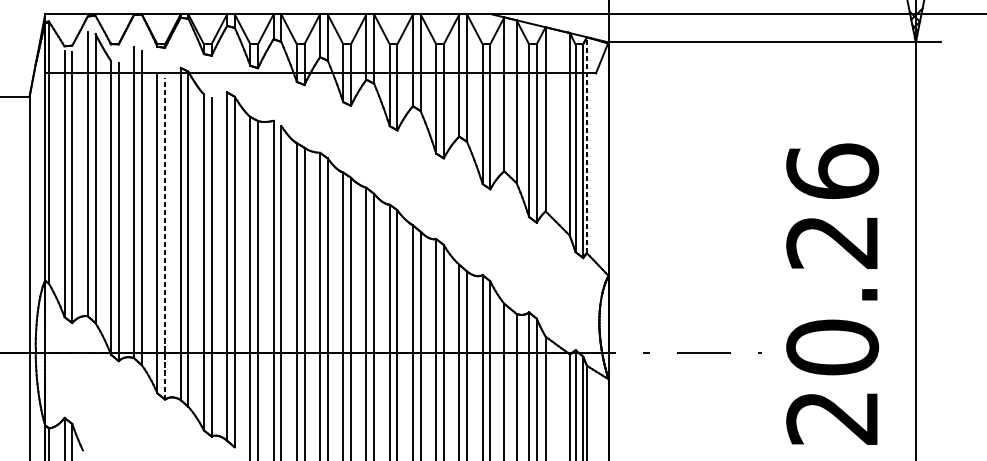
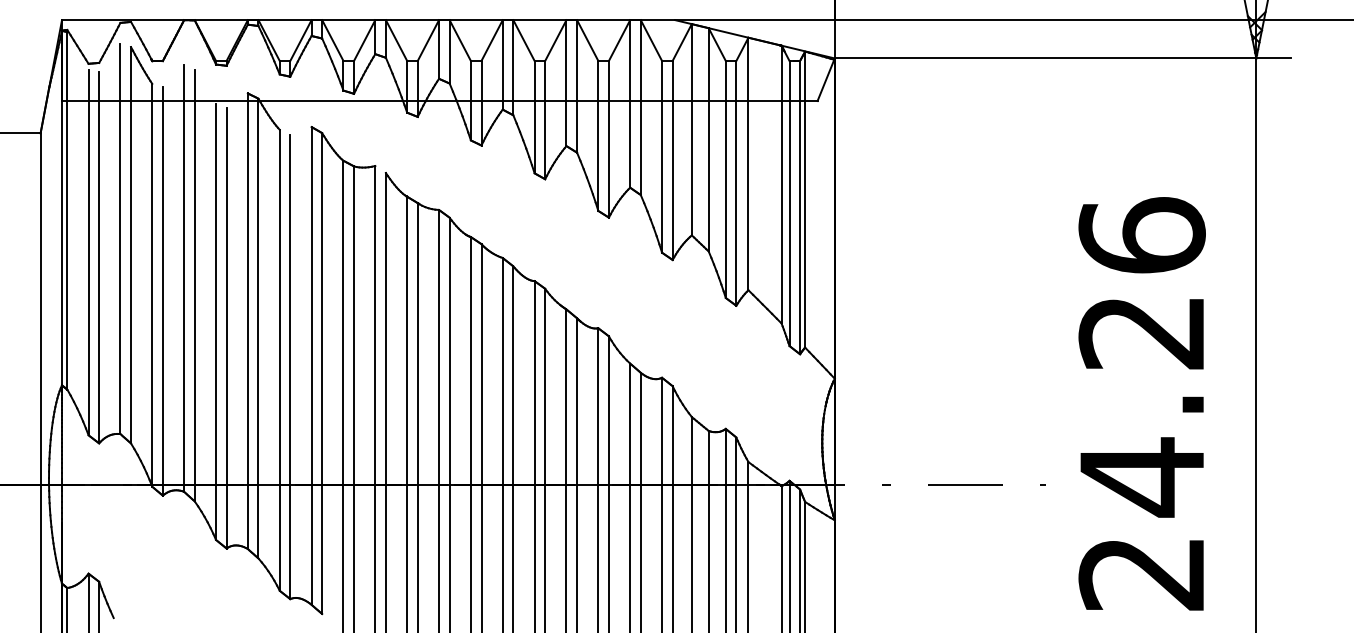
line: (587, 145) -> (805, 199), dashed -> solid
line: (165, 238) -> (226, 327), dashed -> solid
text: (832, 347) -> (1141, 477), 20.26 -> 24.26

